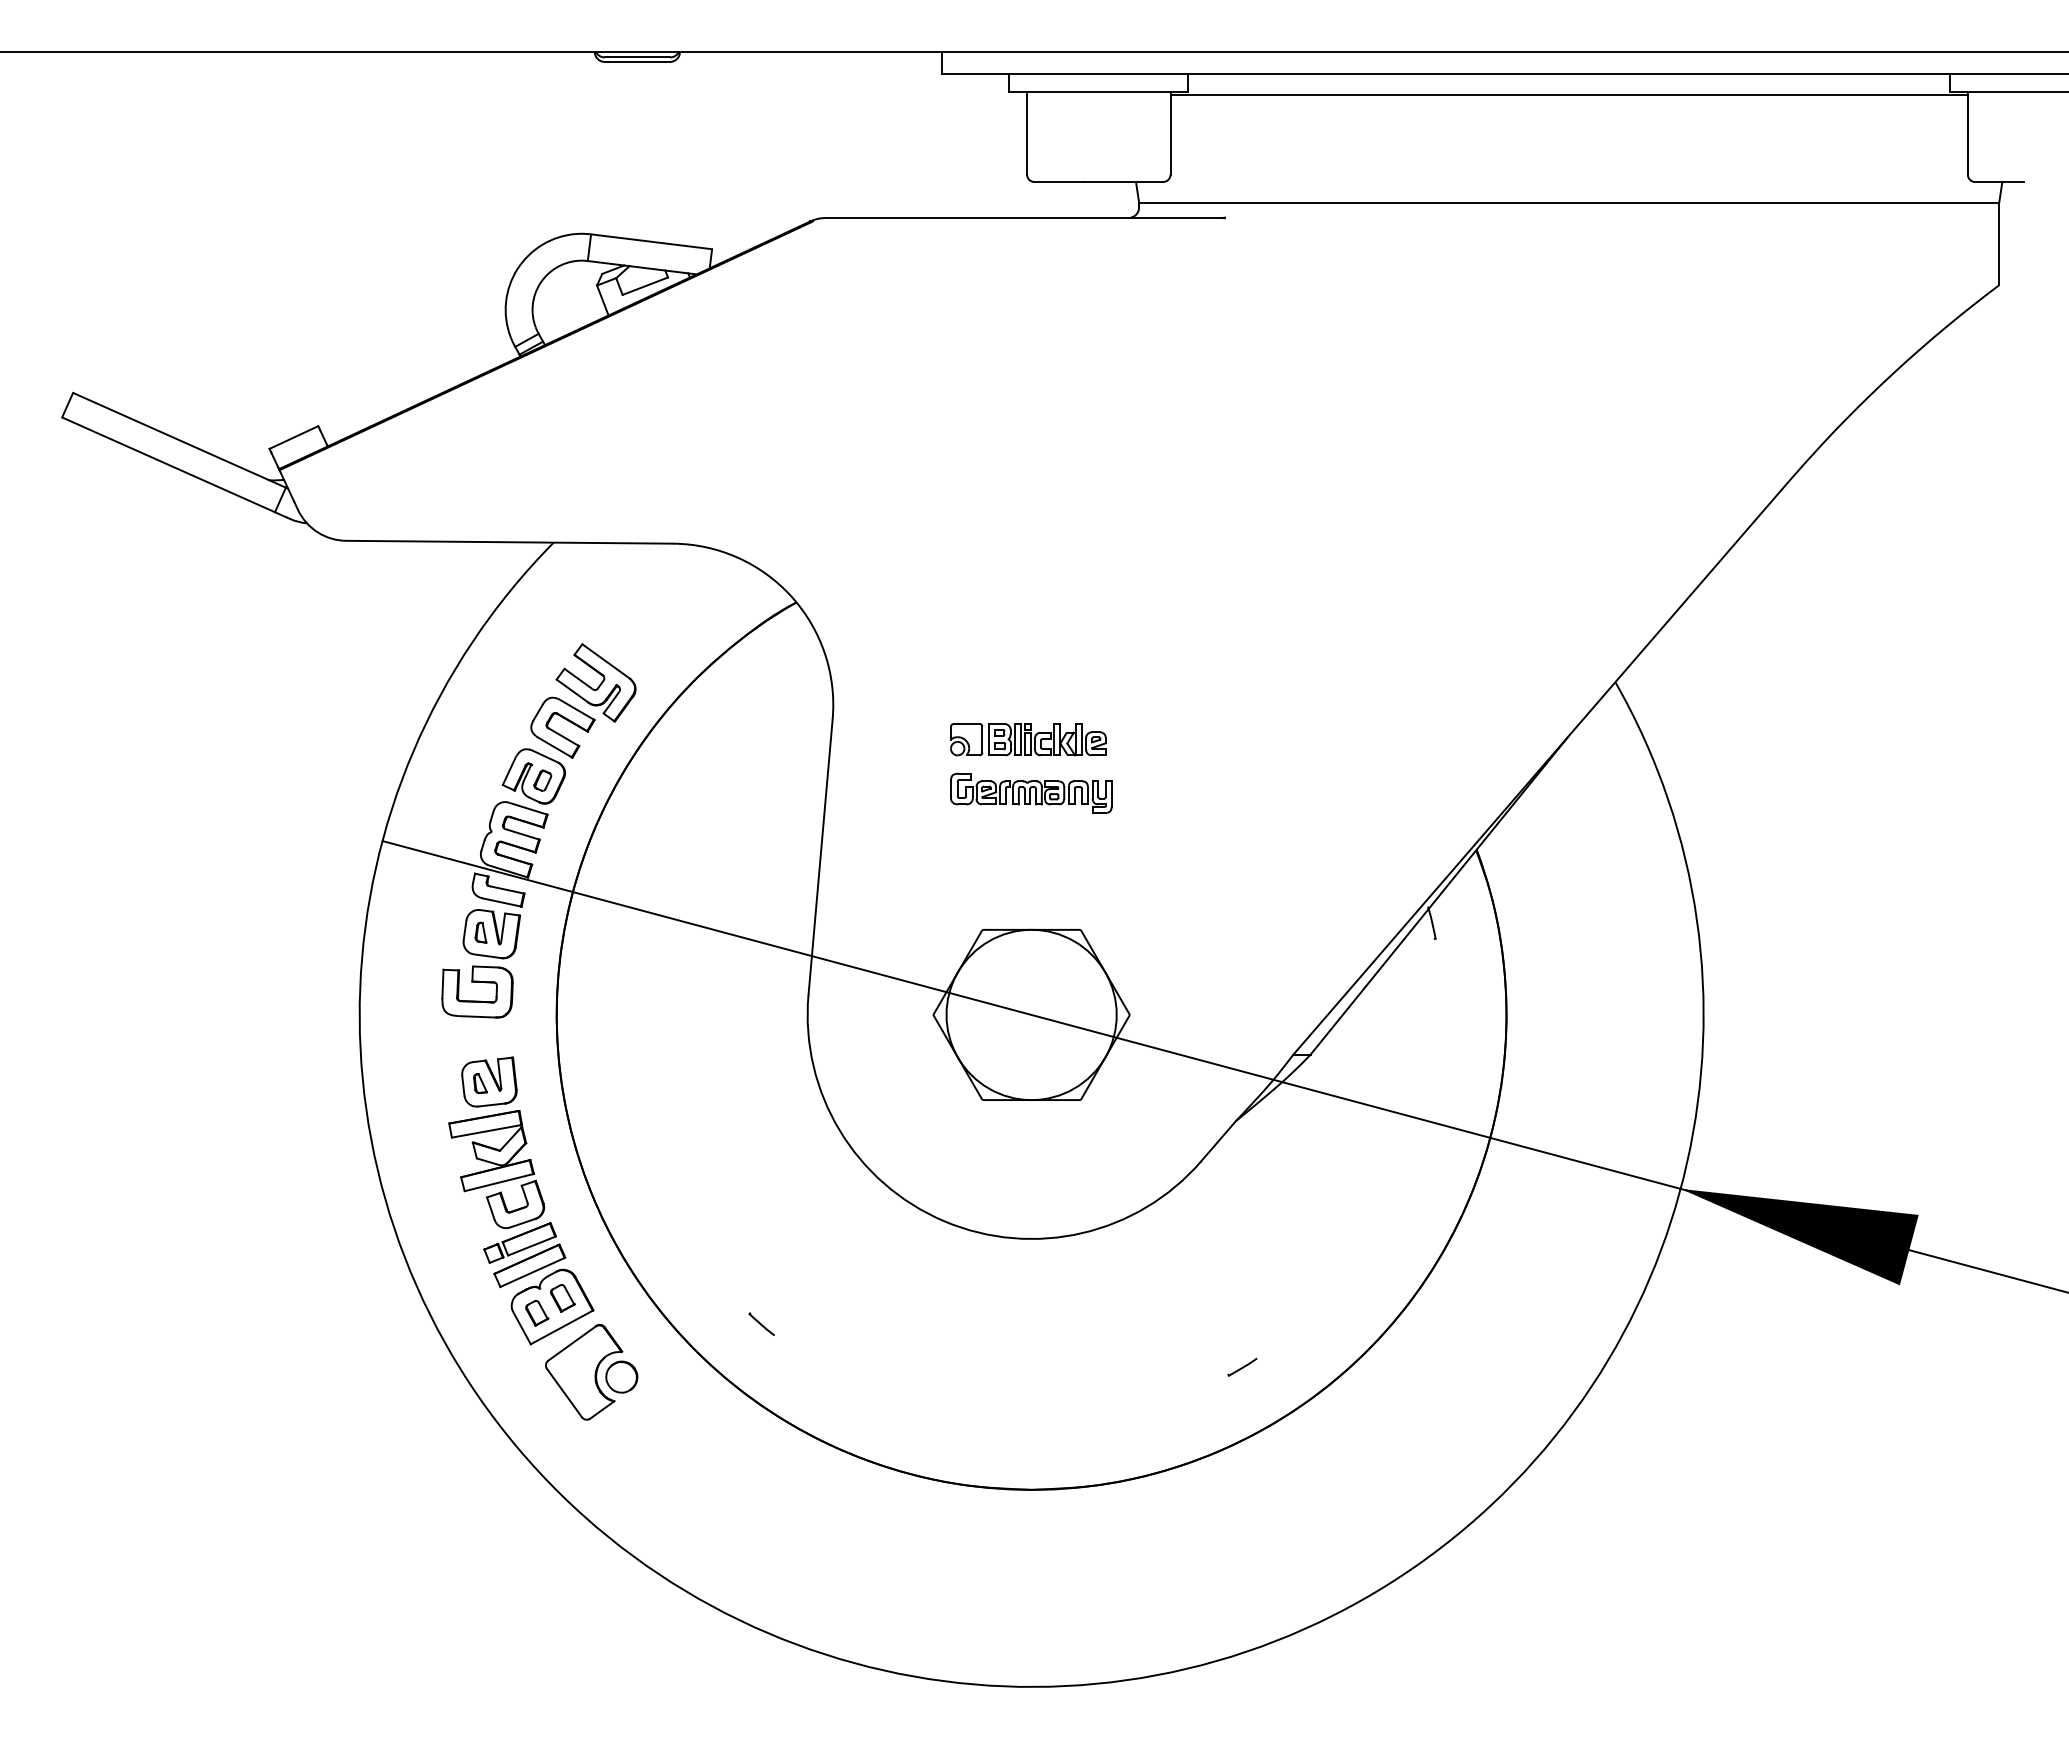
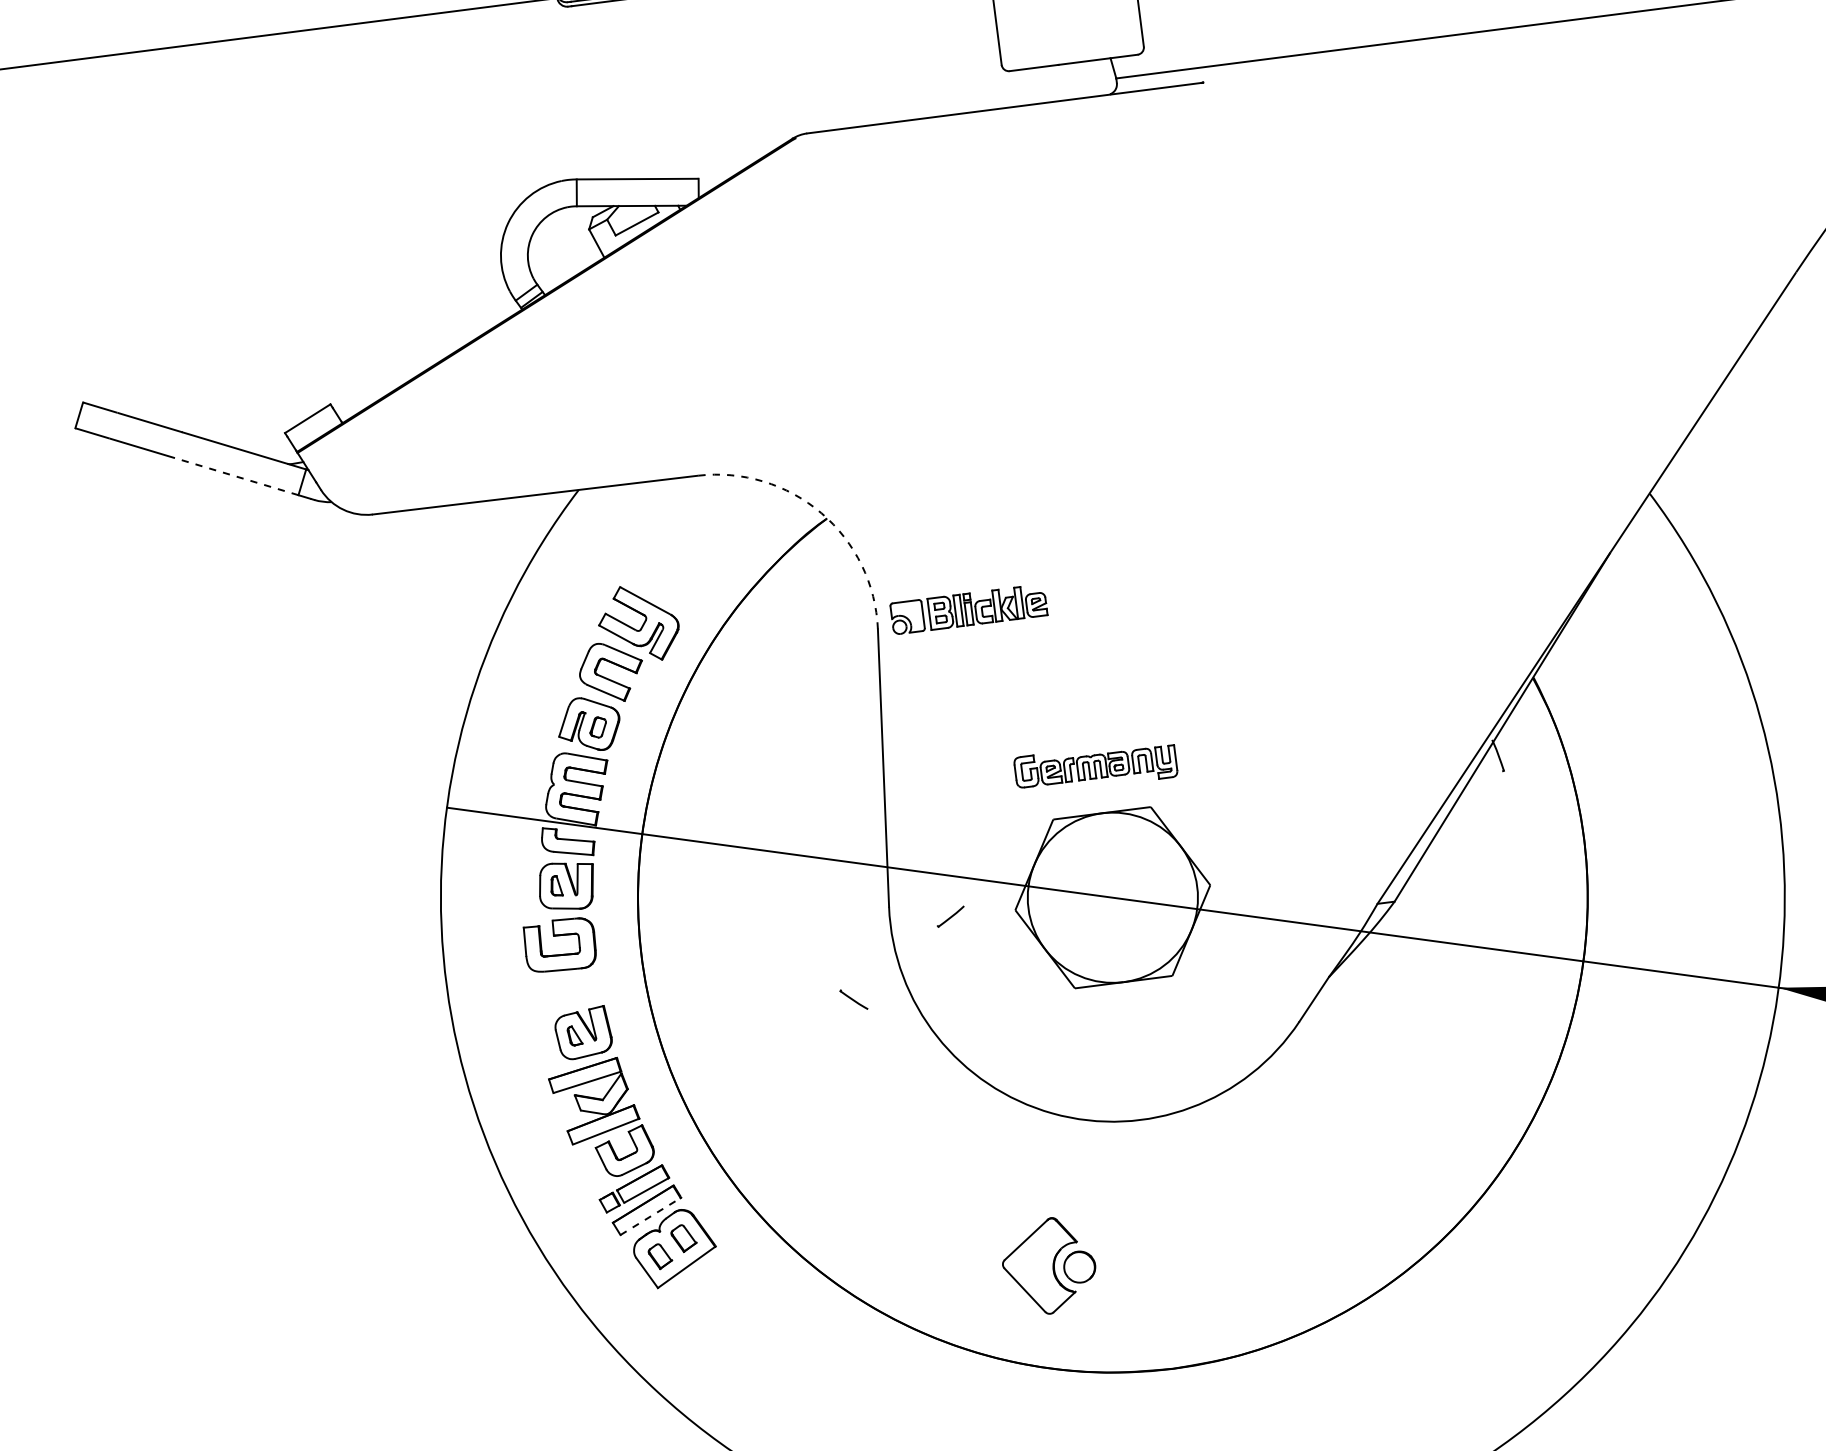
line: (215, 485) -> (236, 476), solid -> dashed
arc: (791, 596) -> (821, 513), solid -> dashed
part: (1028, 739) -> (968, 609), moved
part: (1031, 792) -> (1095, 766), moved
line: (533, 1272) -> (651, 1216), solid -> dashed
line: (761, 1323) -> (853, 999), moved
part: (1242, 1366) -> (950, 916), moved
part: (591, 1372) -> (1049, 1266), moved

